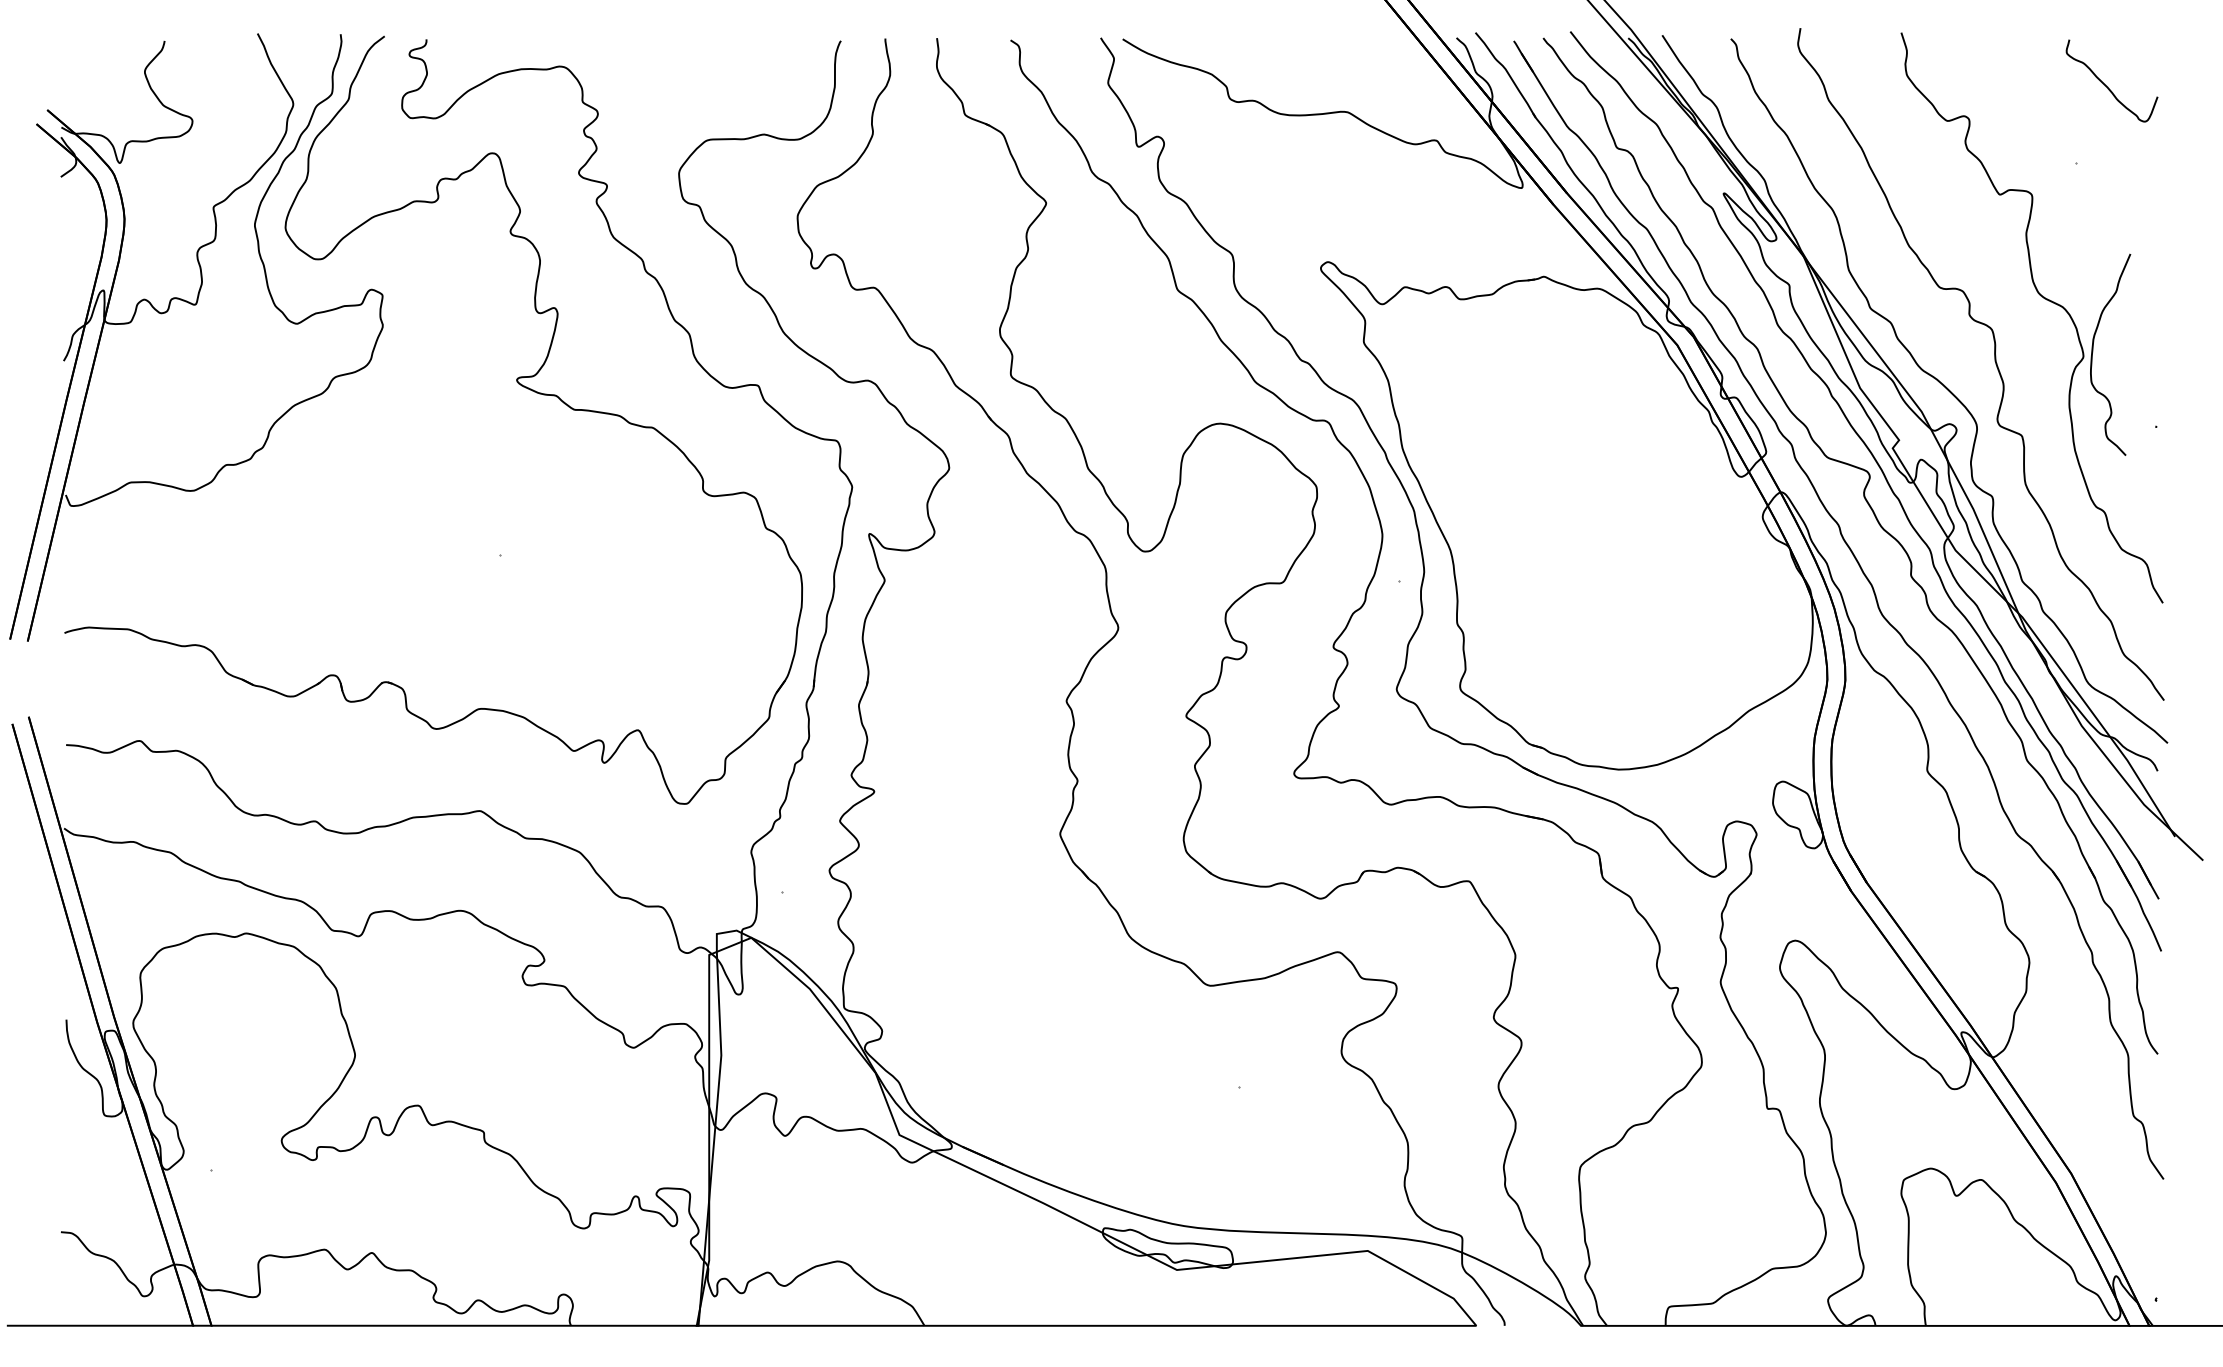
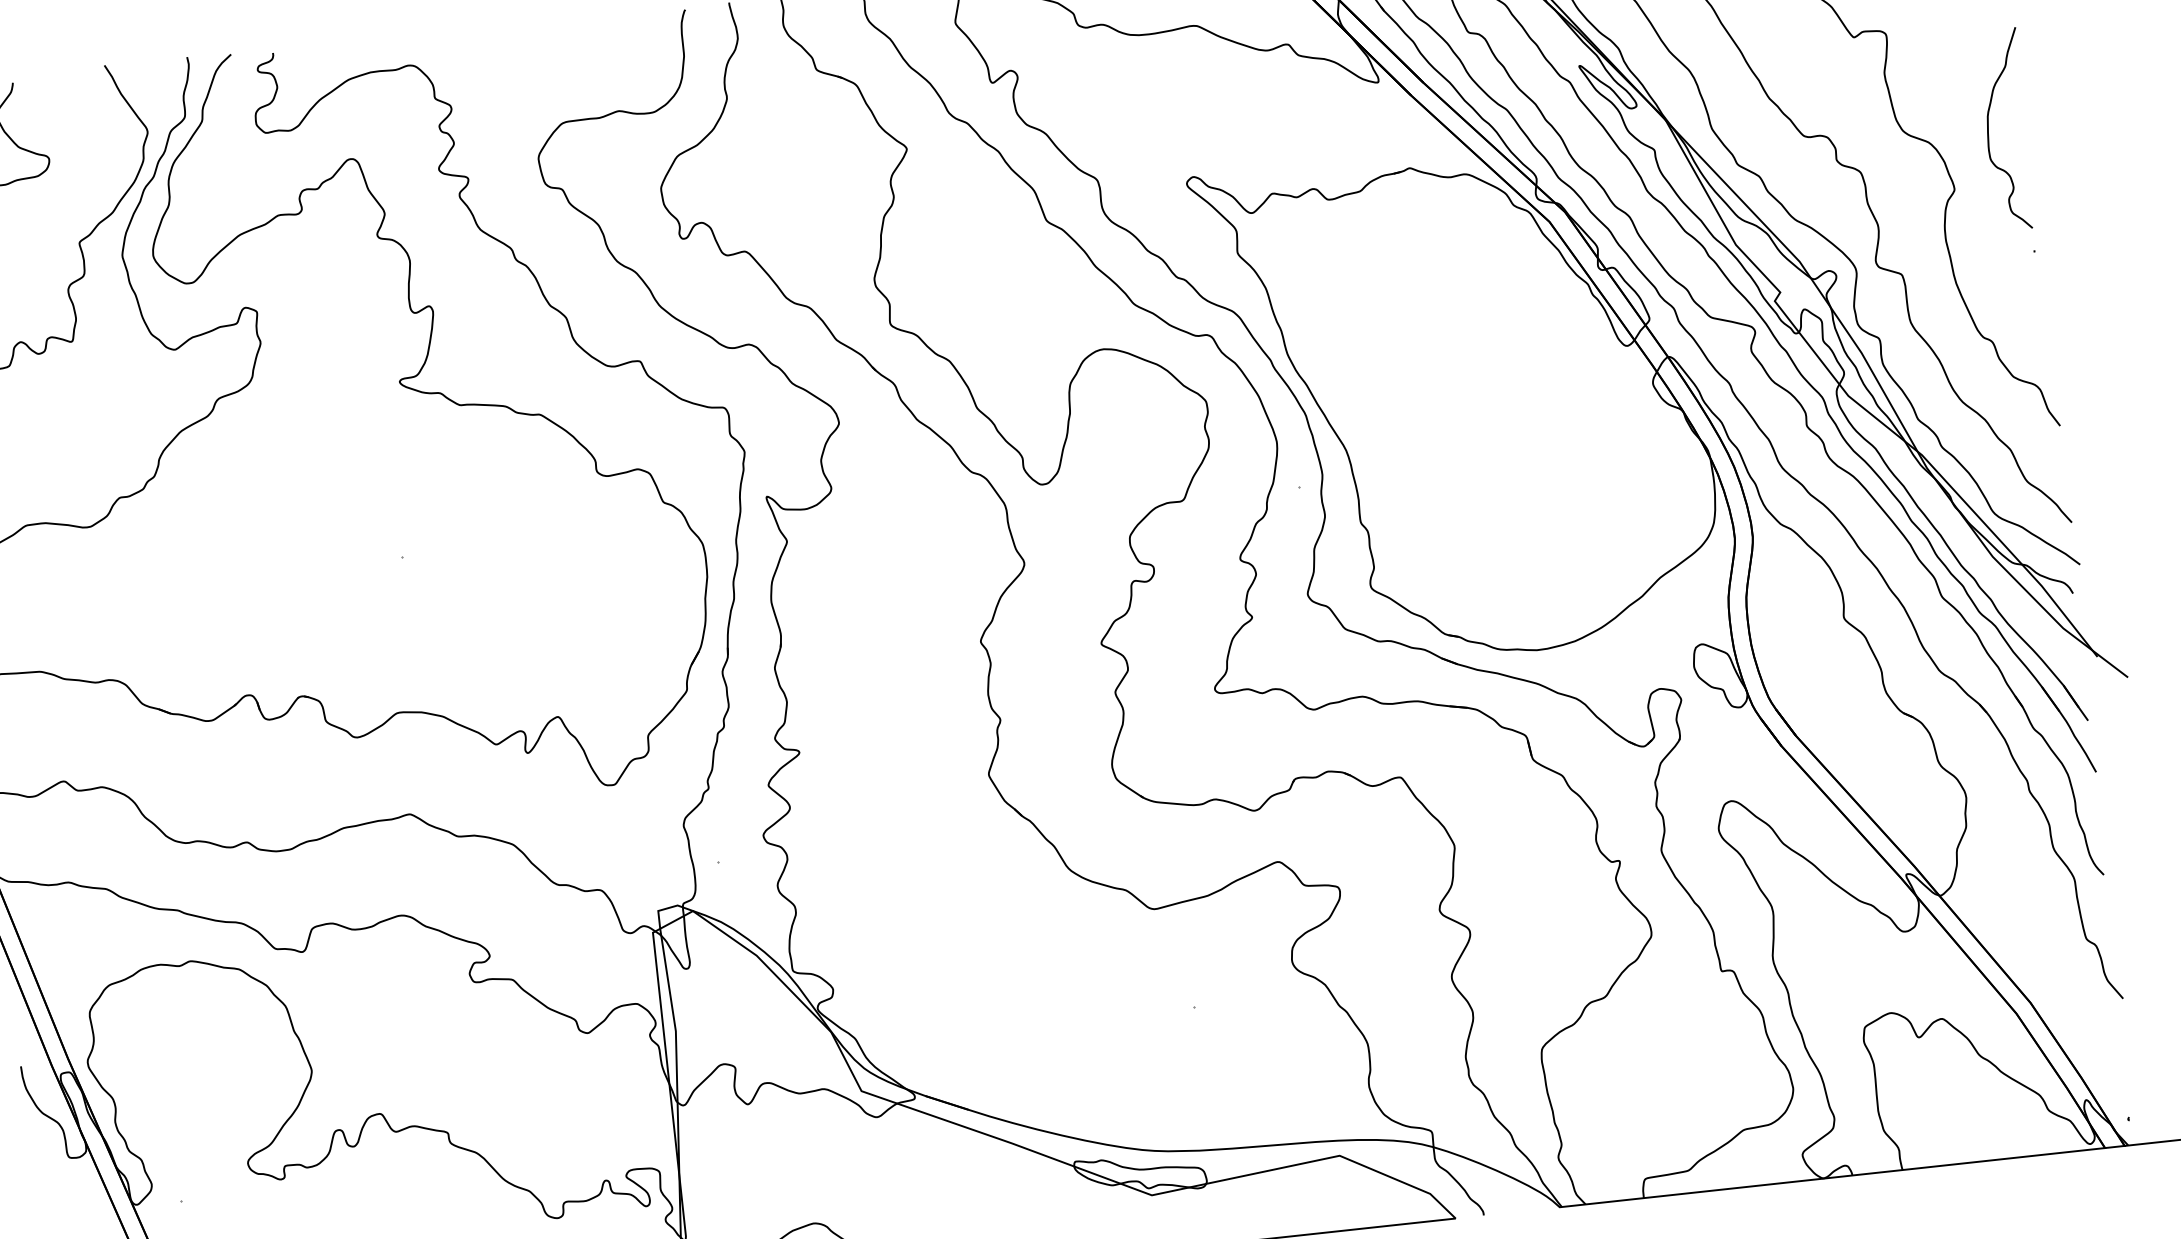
curve: (2093, 352) -> (1989, 129), moved

